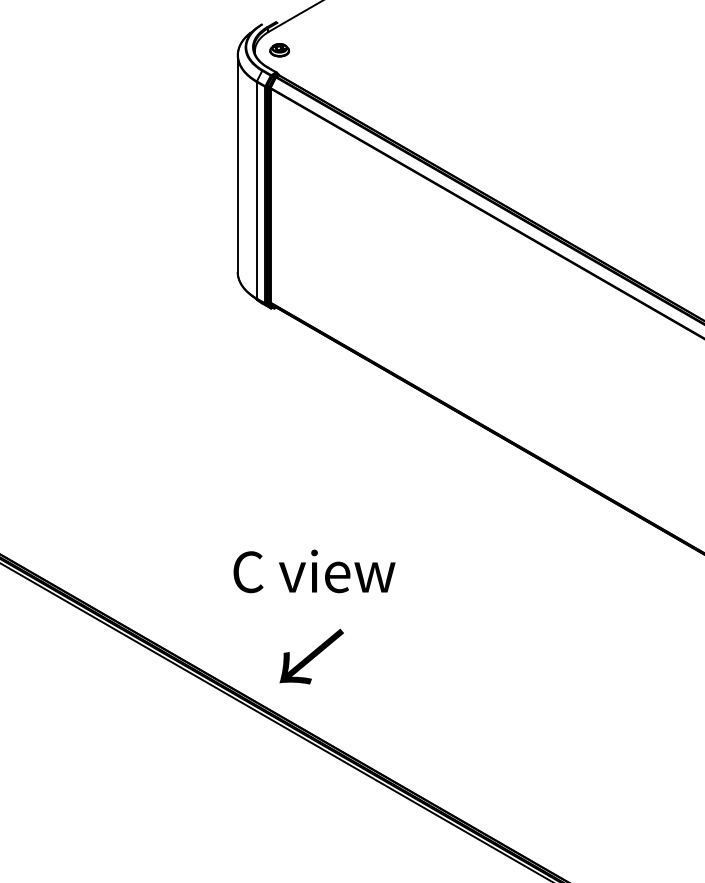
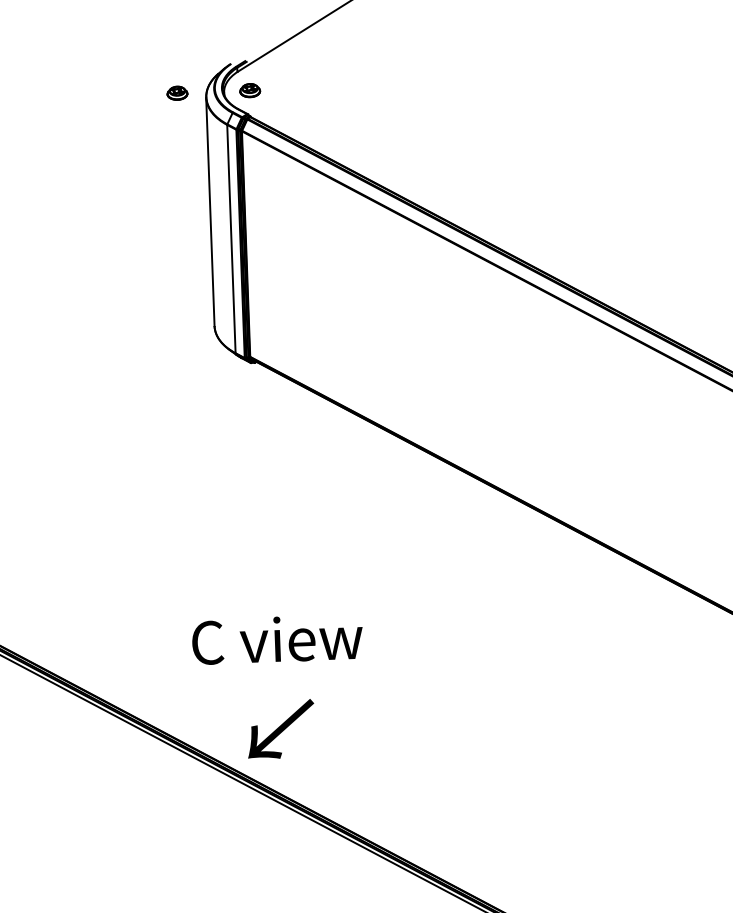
part: (210, 50) -> (177, 93), added
text: (314, 571) -> (277, 639), moved
text: (311, 656) -> (280, 729), moved

